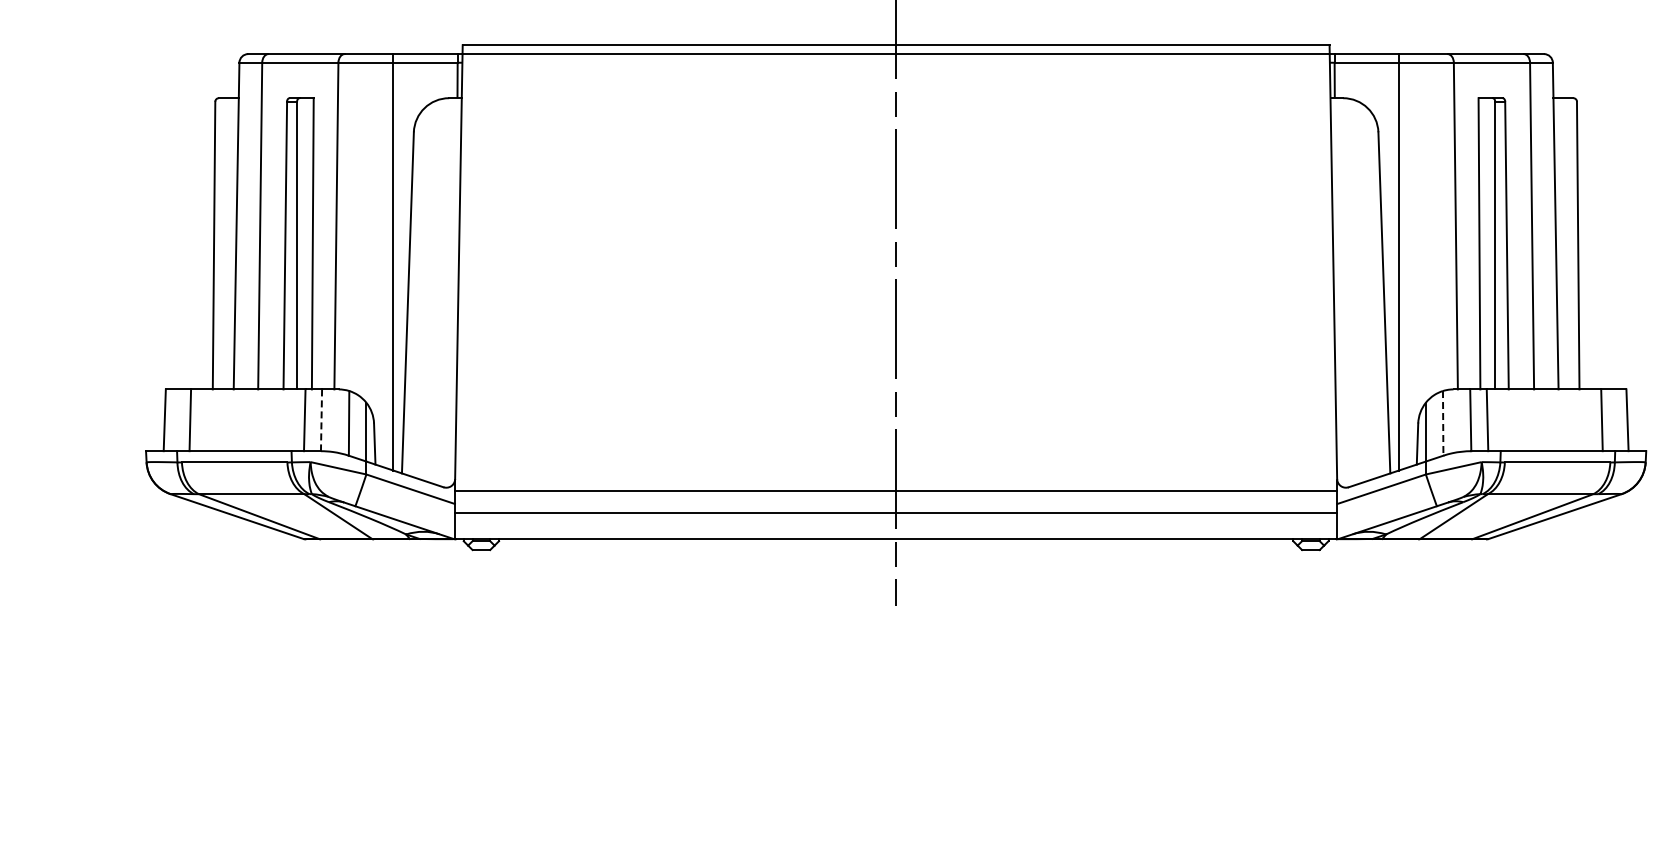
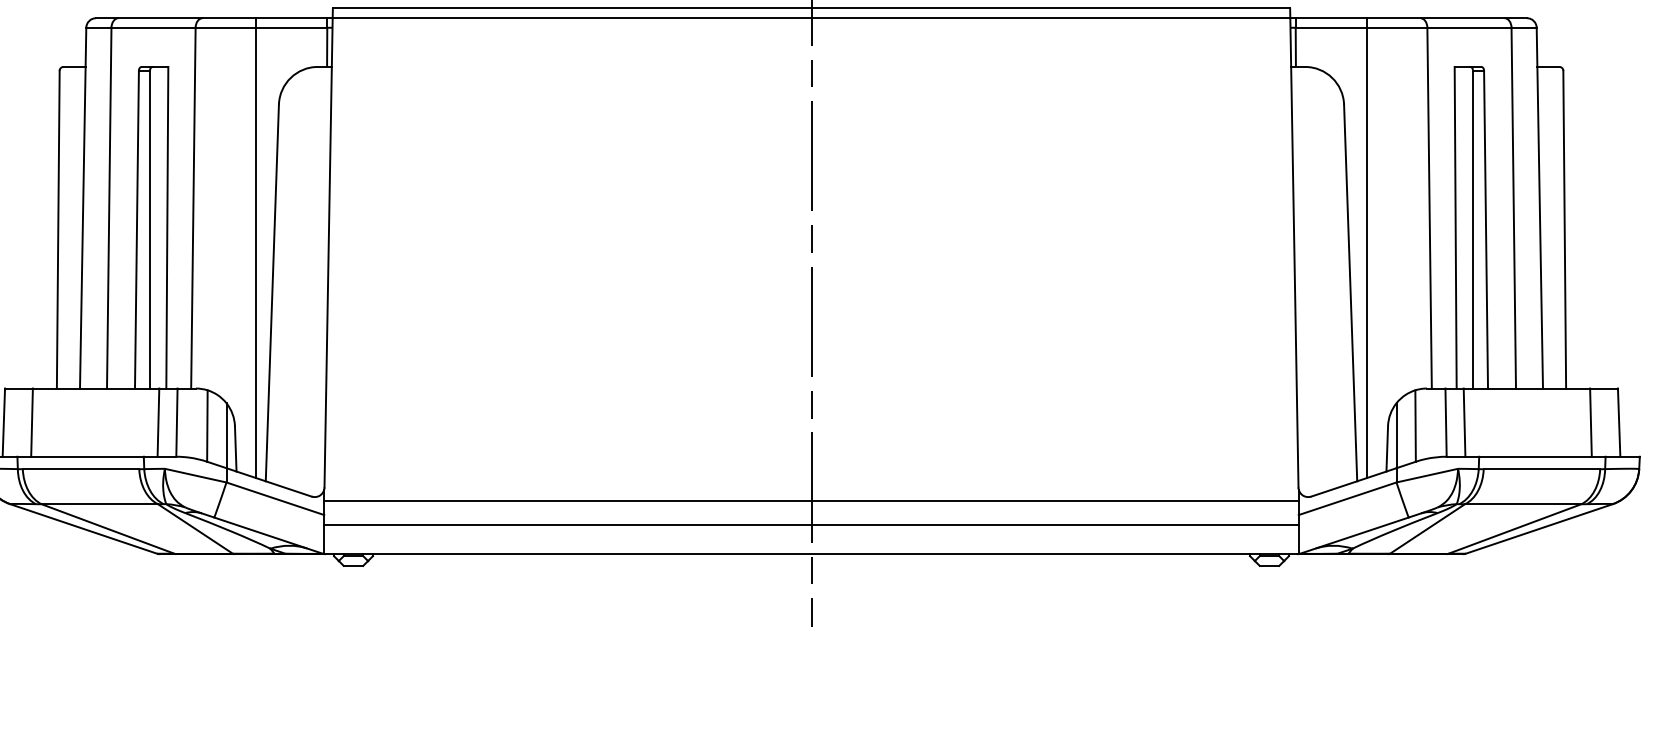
line: (321, 420) -> (176, 422), dashed -> solid
line: (1443, 423) -> (1415, 426), dashed -> solid

